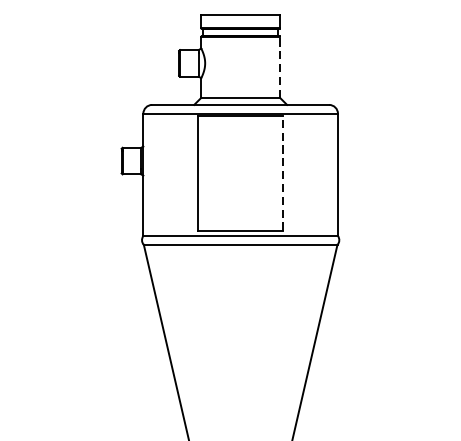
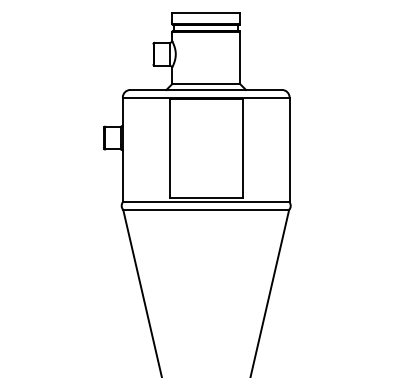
line: (279, 67) -> (239, 57), dashed -> solid
line: (283, 172) -> (242, 147), dashed -> solid

